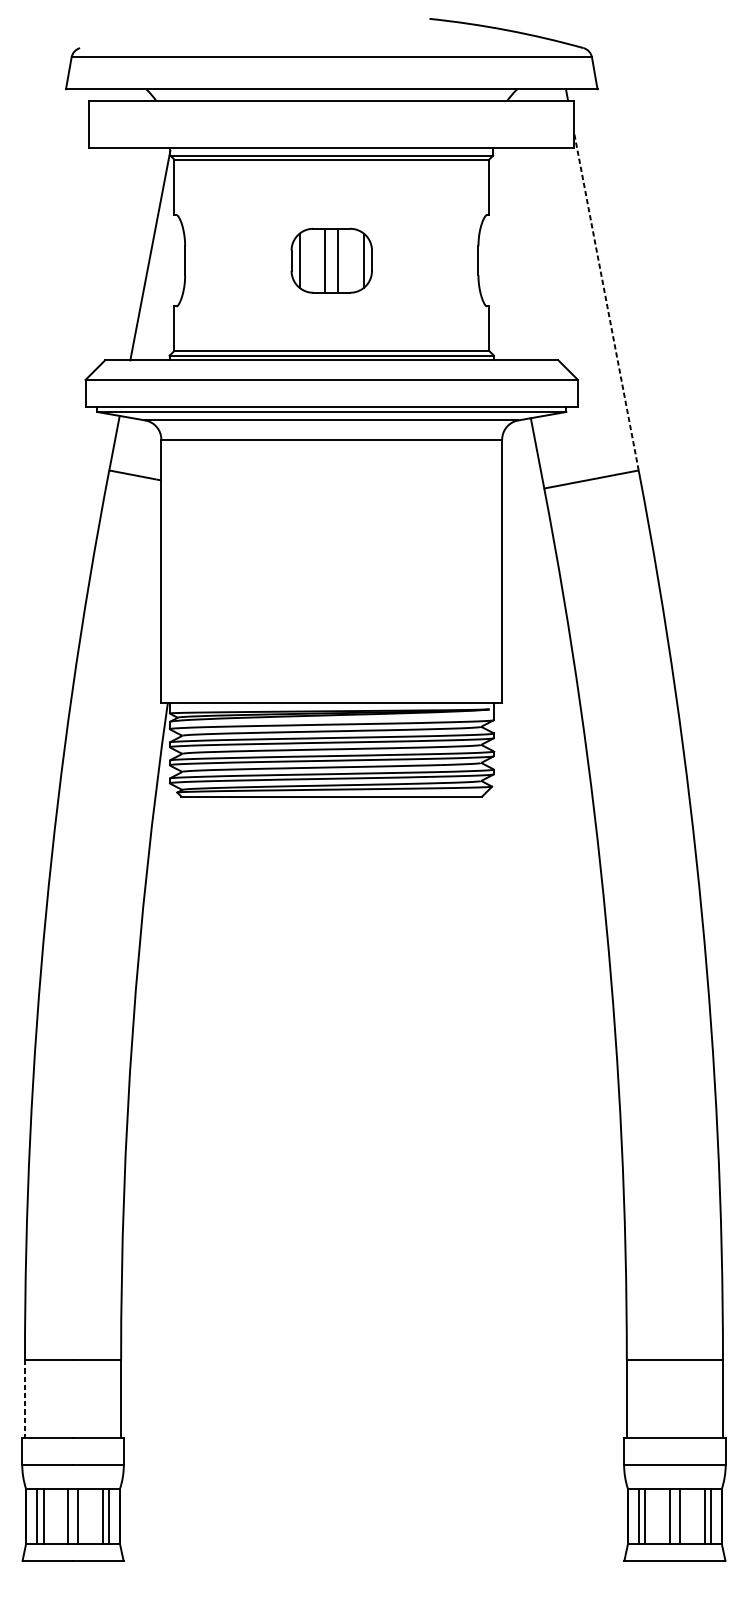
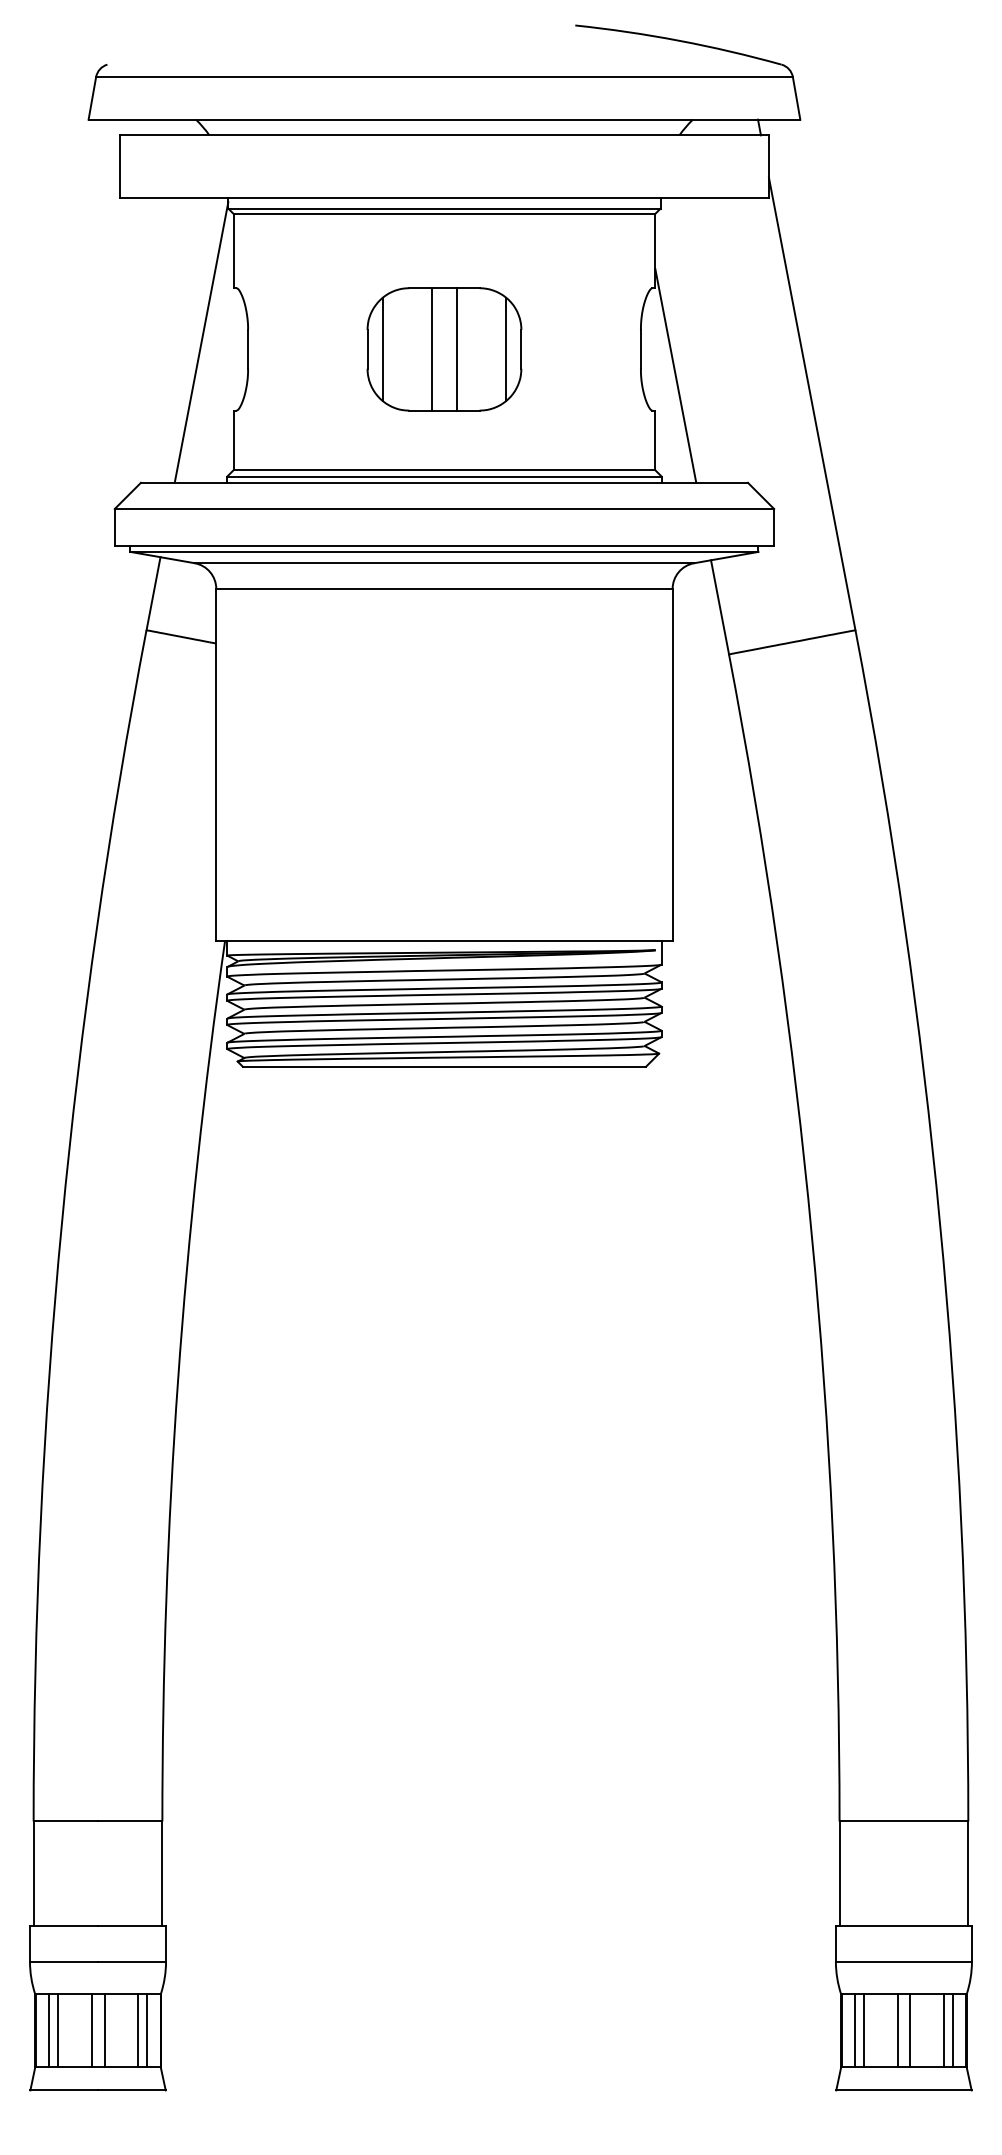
part: (331, 260) -> (444, 349), size x1.43
line: (504, 280) -> (675, 375), added
line: (606, 301) -> (812, 403), dashed -> solid
line: (24, 1399) -> (33, 1874), dashed -> solid

